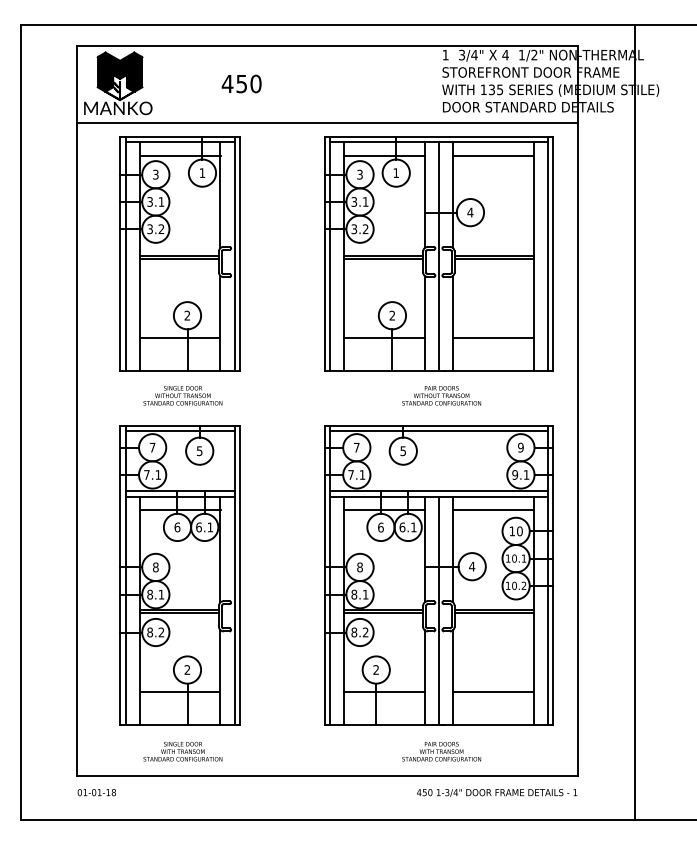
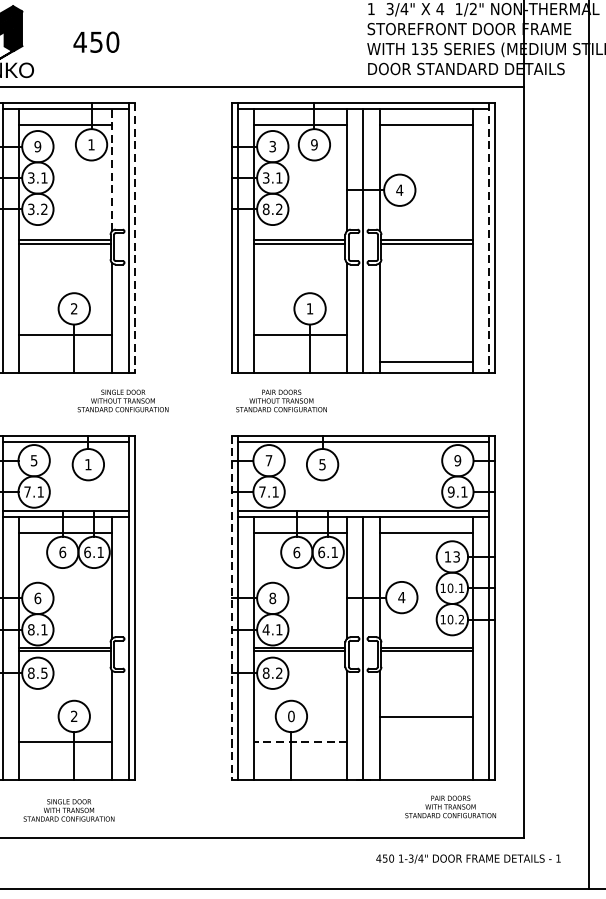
text: (241, 83) -> (96, 41), moved
text: (396, 173) -> (314, 145), 1 -> 9
text: (155, 174) -> (37, 146), 3 -> 9
line: (220, 195) -> (112, 170), solid -> dashed
text: (354, 229) -> (266, 209), 3.2 -> 8.2
line: (239, 254) -> (134, 238), solid -> dashed
line: (547, 254) -> (488, 238), solid -> dashed
text: (391, 315) -> (308, 308), 2 -> 1
line: (493, 338) -> (426, 362), moved
text: (182, 395) -> (122, 400), moved
text: (441, 395) -> (281, 400), moved
text: (152, 447) -> (34, 460), 7 -> 5
text: (199, 451) -> (88, 465), 5 -> 1
text: (519, 531) -> (456, 557), 10 -> 13
text: (155, 567) -> (37, 598), 8 -> 6
line: (324, 575) -> (231, 607), solid -> dashed
text: (354, 594) -> (266, 629), 8.1 -> 4.1
text: (161, 632) -> (44, 673), 8.2 -> 8.5
text: (376, 669) -> (291, 715), 2 -> 0
line: (383, 692) -> (299, 742), solid -> dashed
line: (493, 692) -> (426, 717), moved
text: (441, 751) -> (450, 806), moved
text: (497, 792) -> (468, 858), moved

